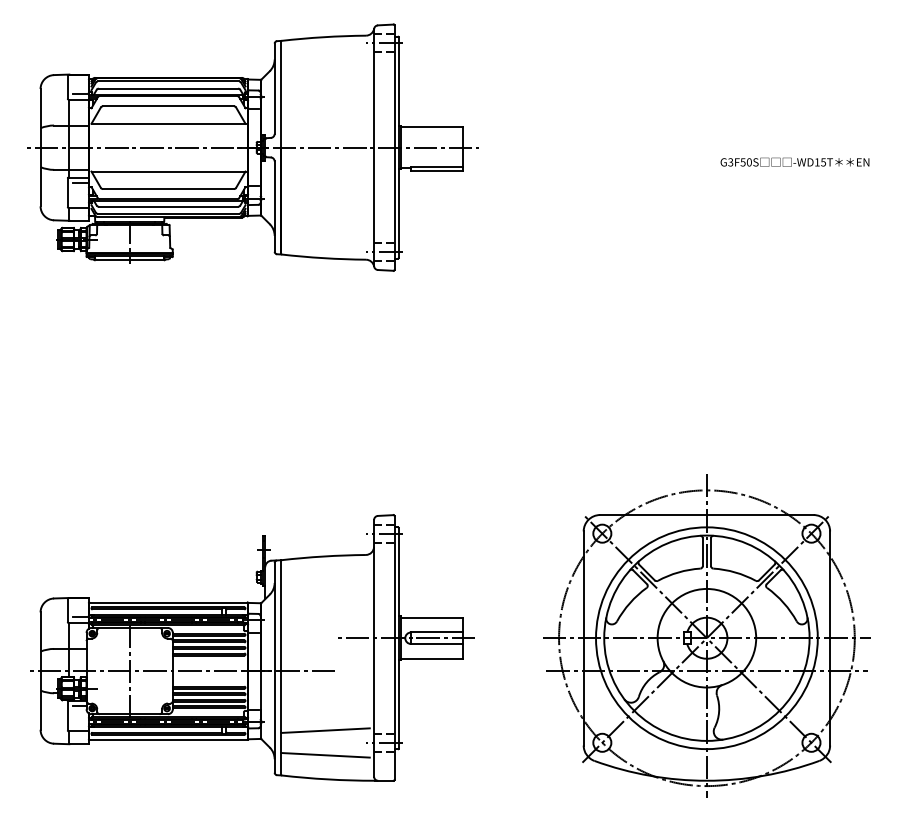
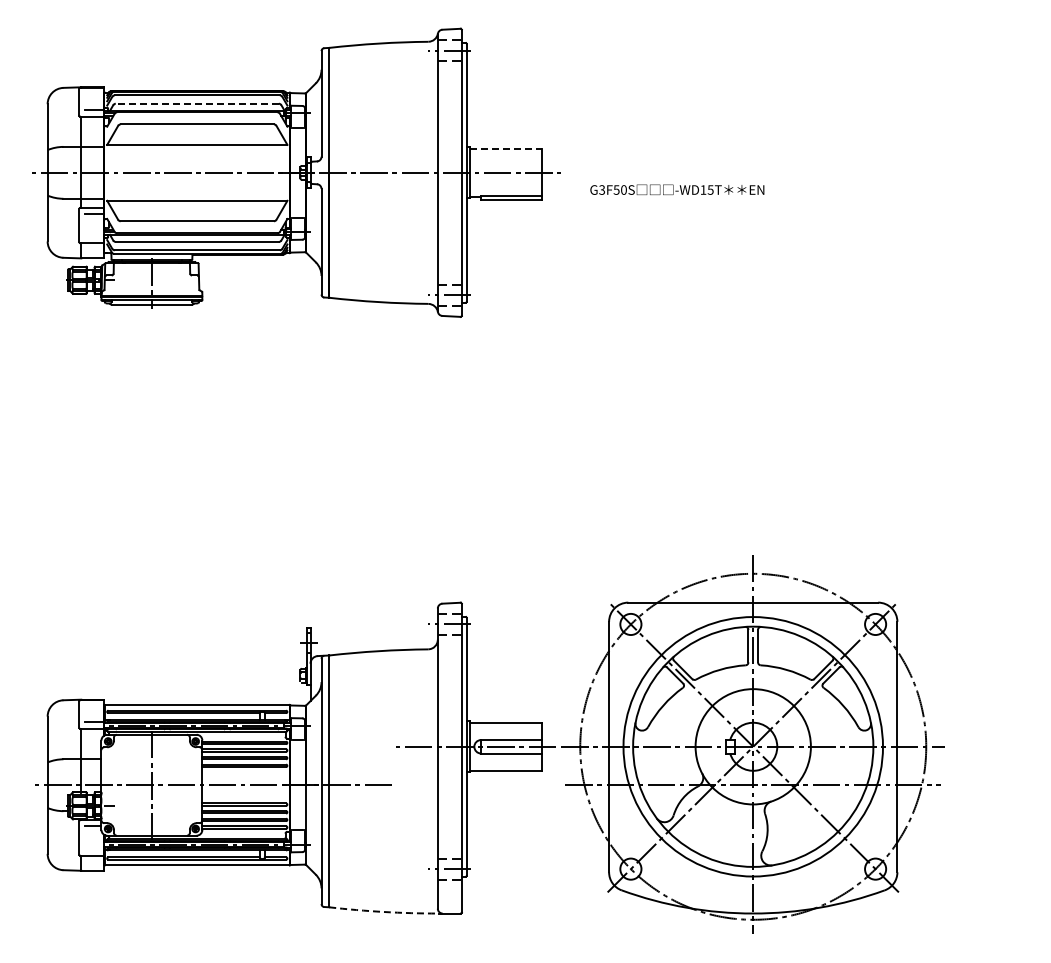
line: (168, 88) -> (197, 103), solid -> dashed
line: (432, 126) -> (506, 148), solid -> dashed
text: (795, 161) -> (677, 189), moved
part: (706, 636) -> (752, 744), moved
line: (325, 730) -> (380, 854), removed
line: (325, 755) -> (380, 883), removed
arc: (327, 779) -> (383, 911), solid -> dashed

